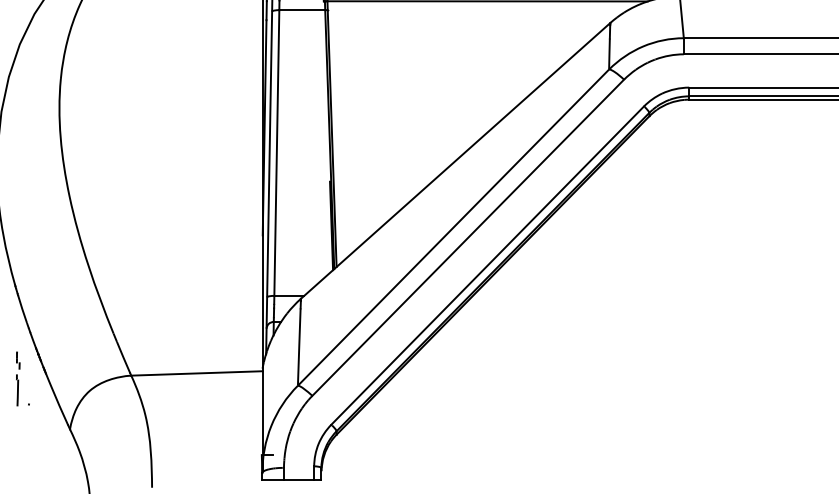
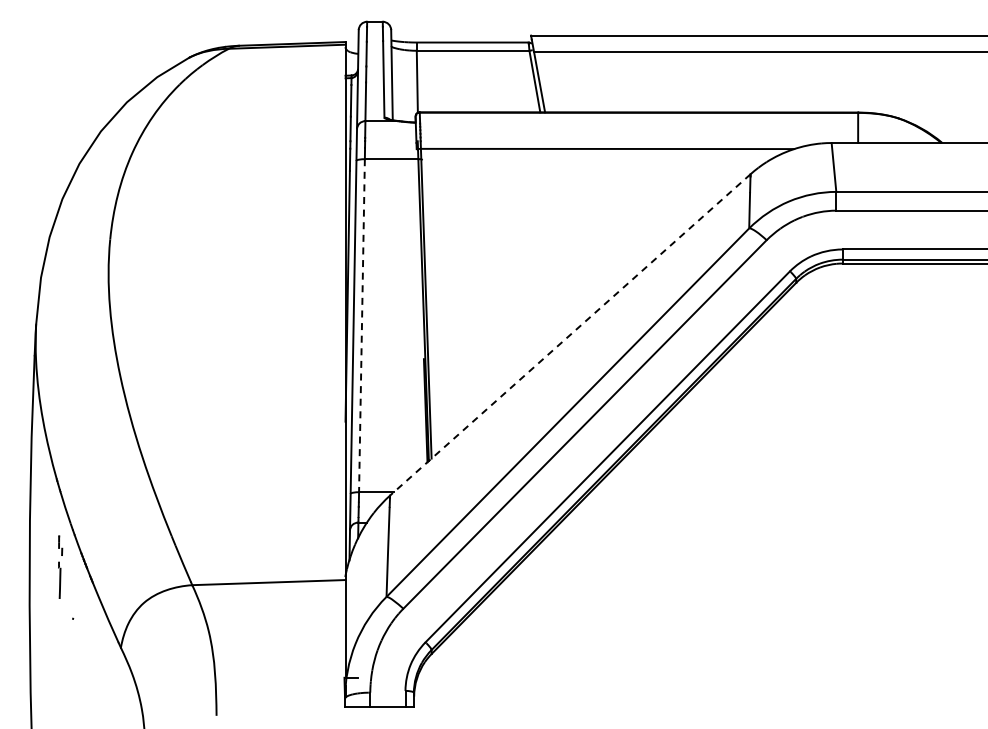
line: (276, 152) -> (361, 325), solid -> dashed
line: (454, 161) -> (569, 335), solid -> dashed
part: (18, 378) -> (60, 566), moved

